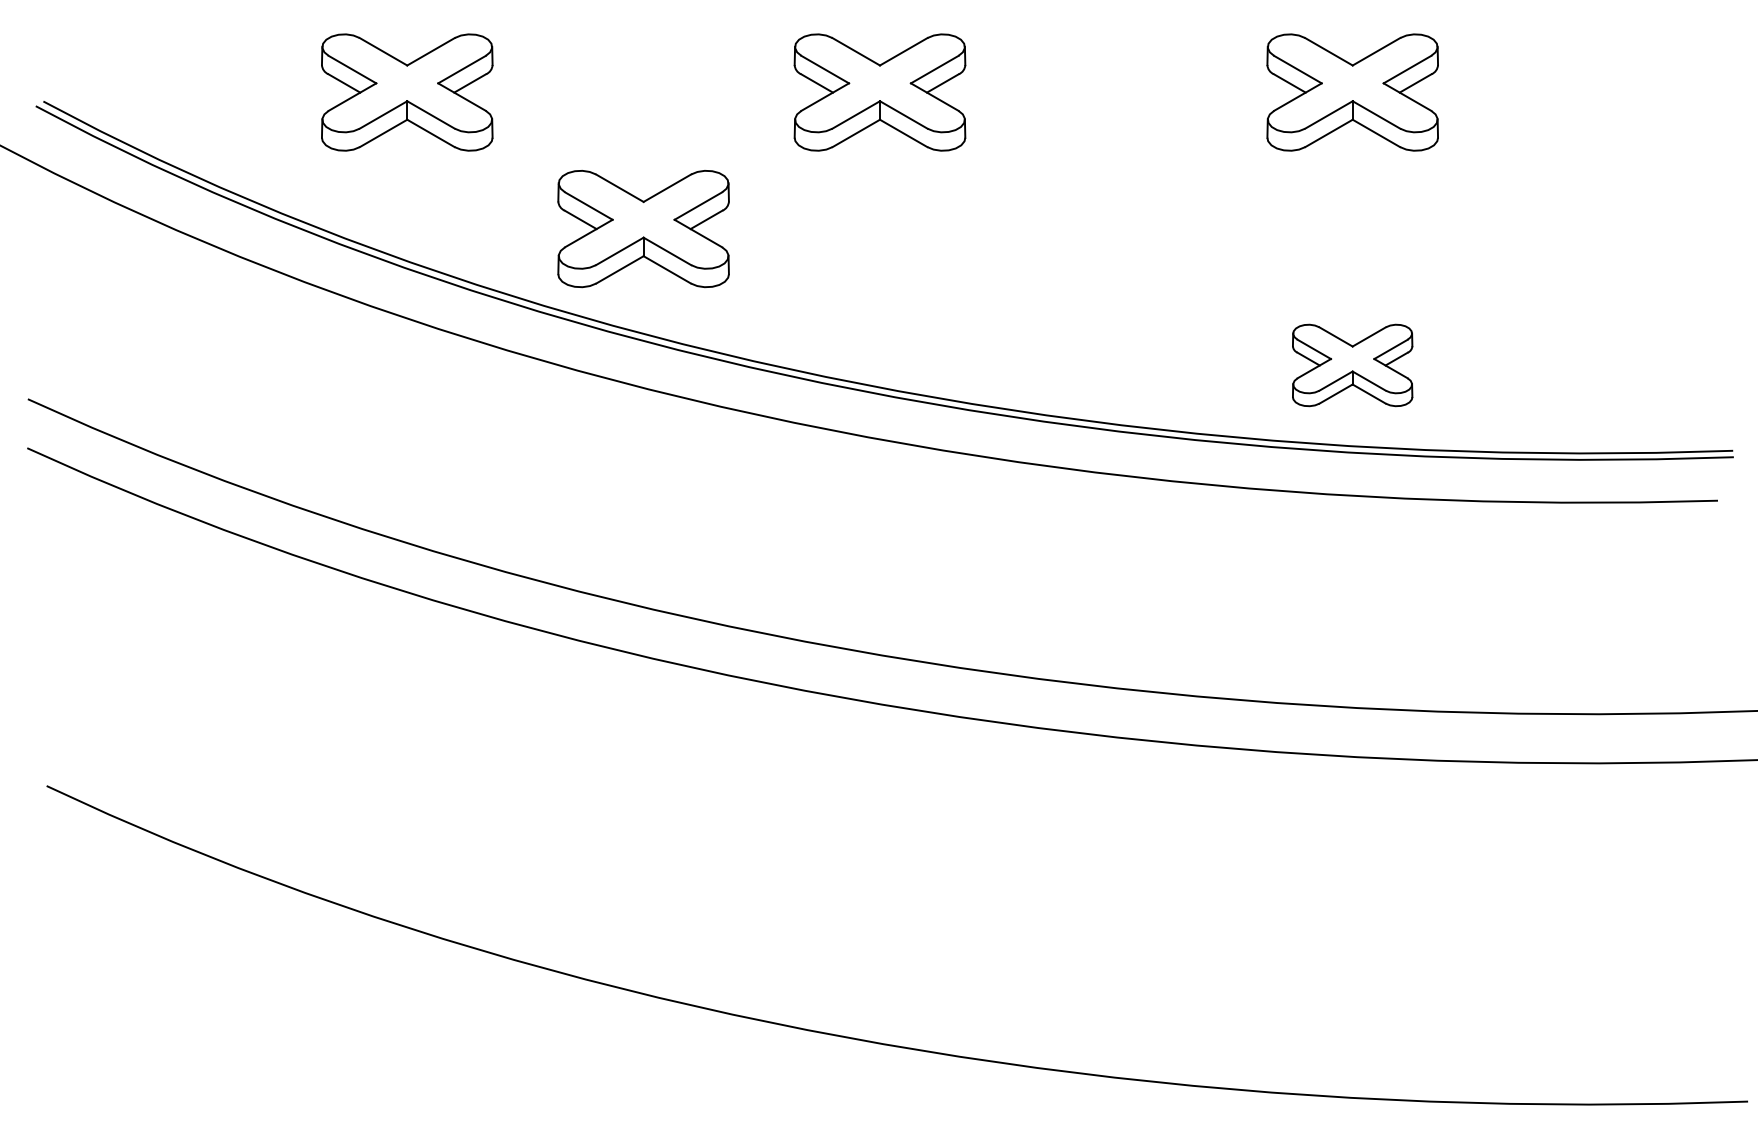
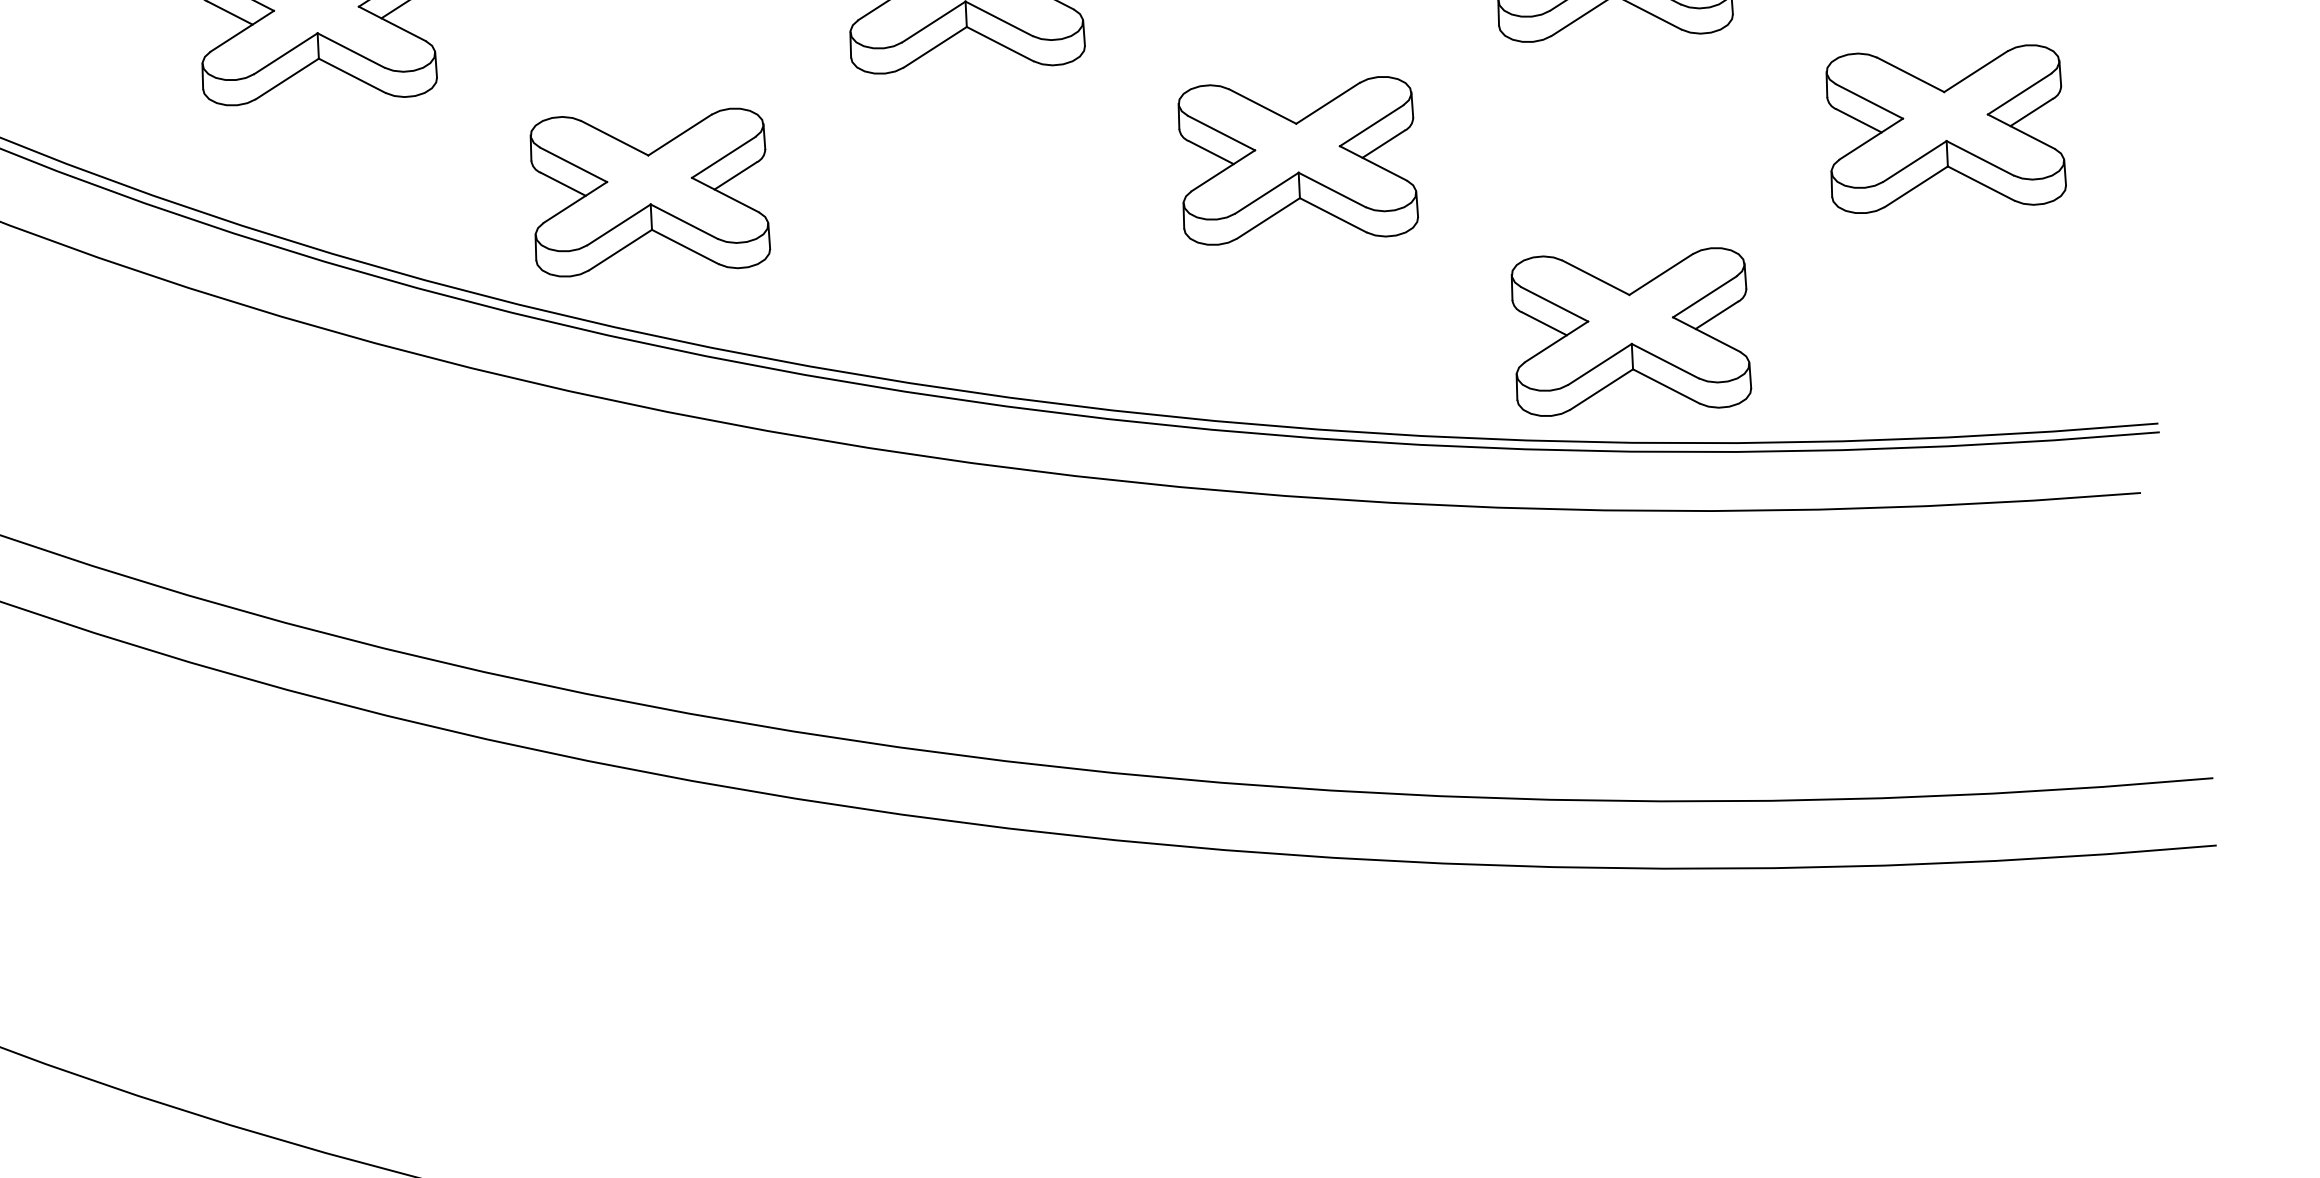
part: (1116, 229) -> (1298, 161), added
part: (1588, 229) -> (1945, 129), added
part: (1352, 365) -> (1630, 332), size x1.43

